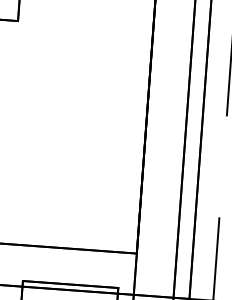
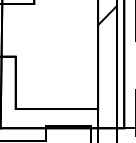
hatch: (171, 56) -> (107, 15), added

